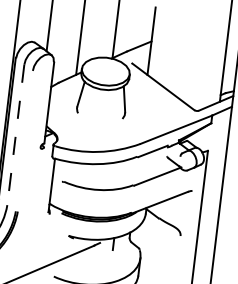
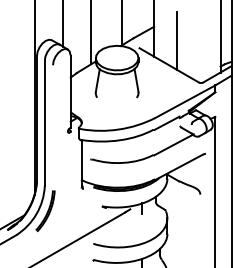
line: (174, 59) -> (176, 40), added
line: (15, 135) -> (44, 123), dashed -> solid

